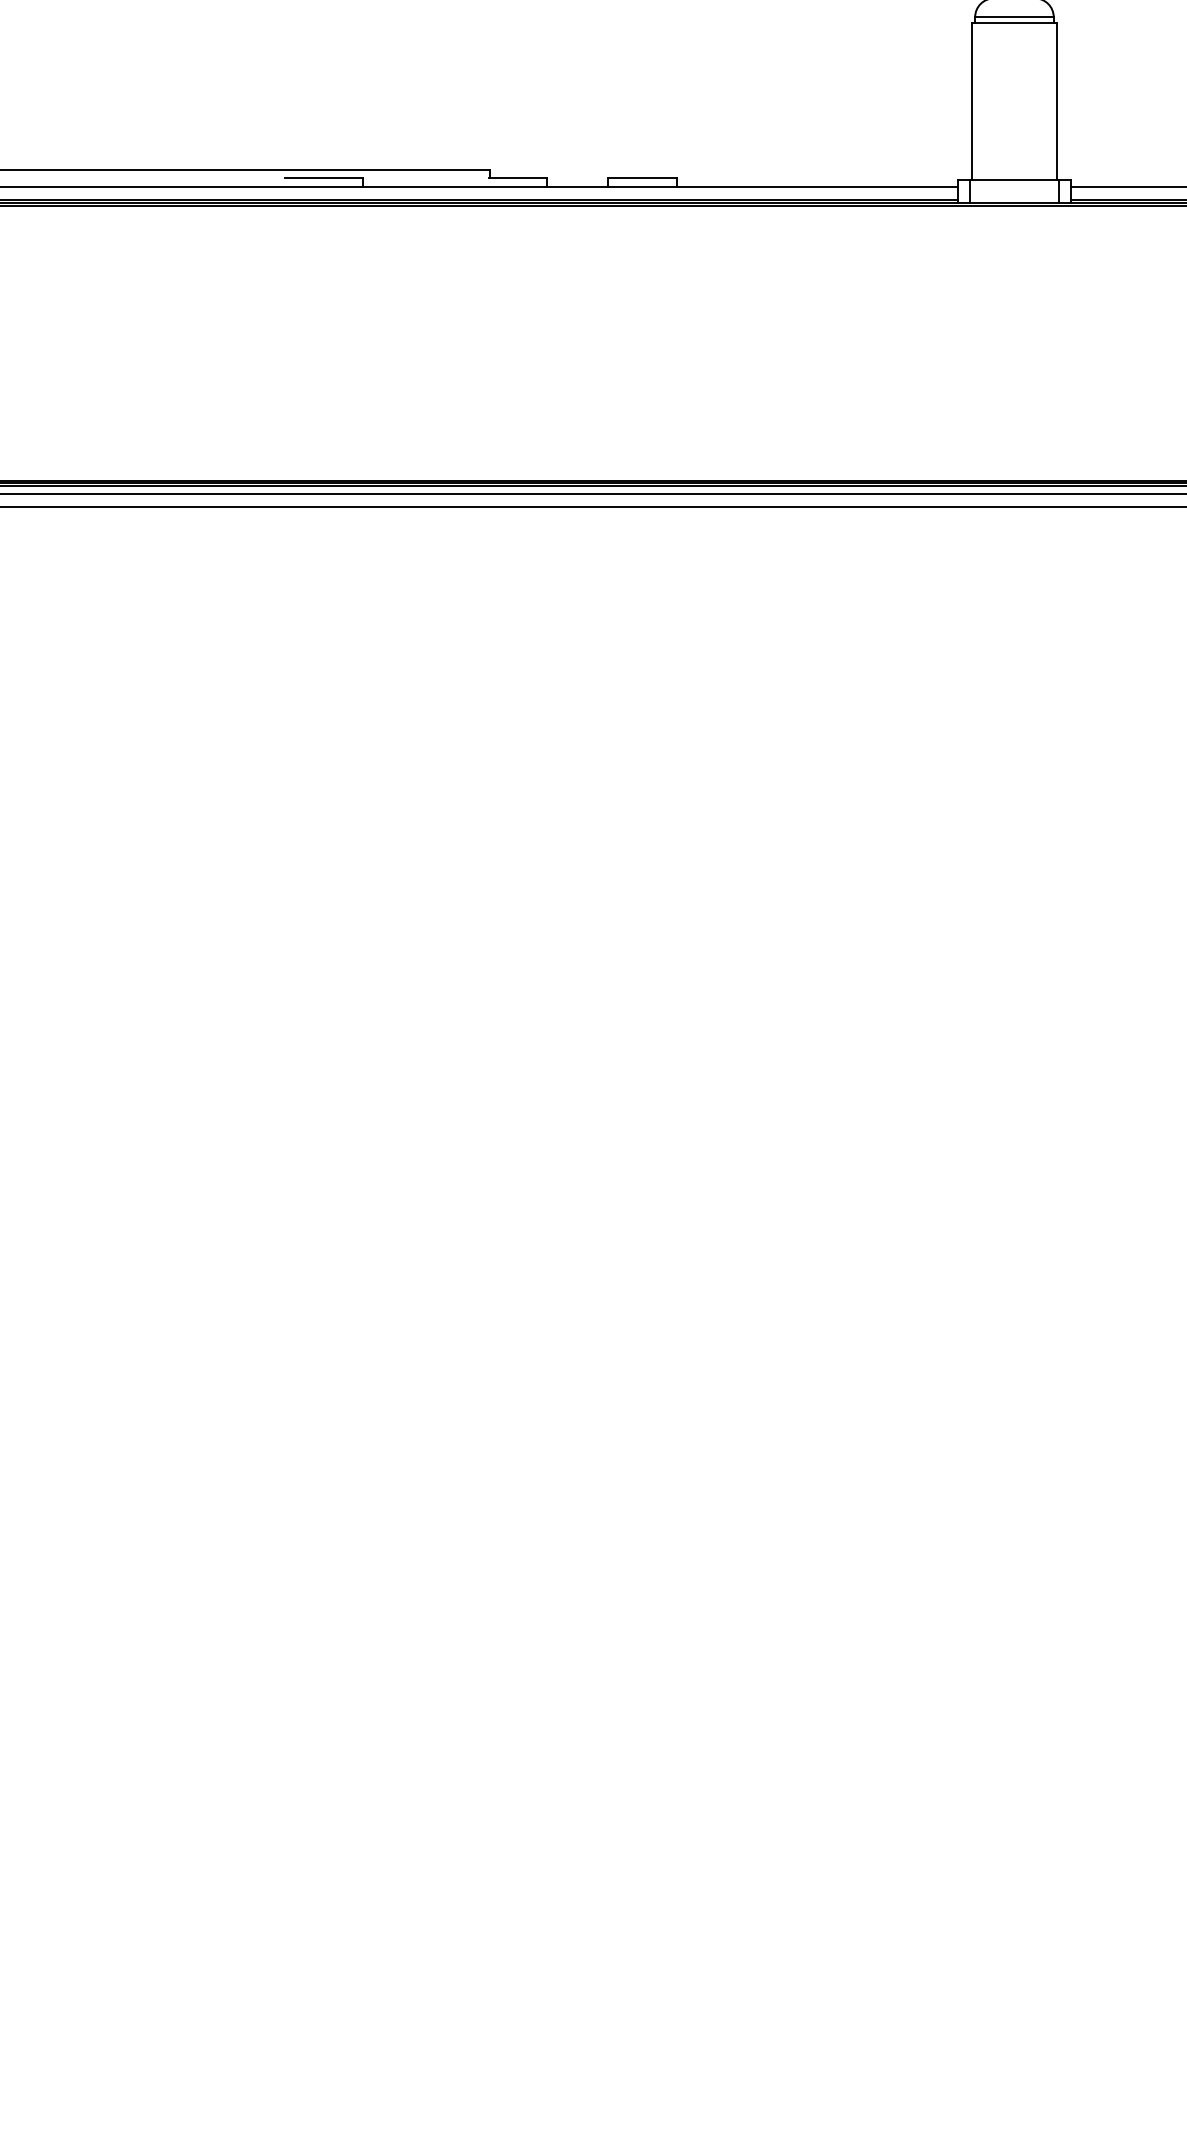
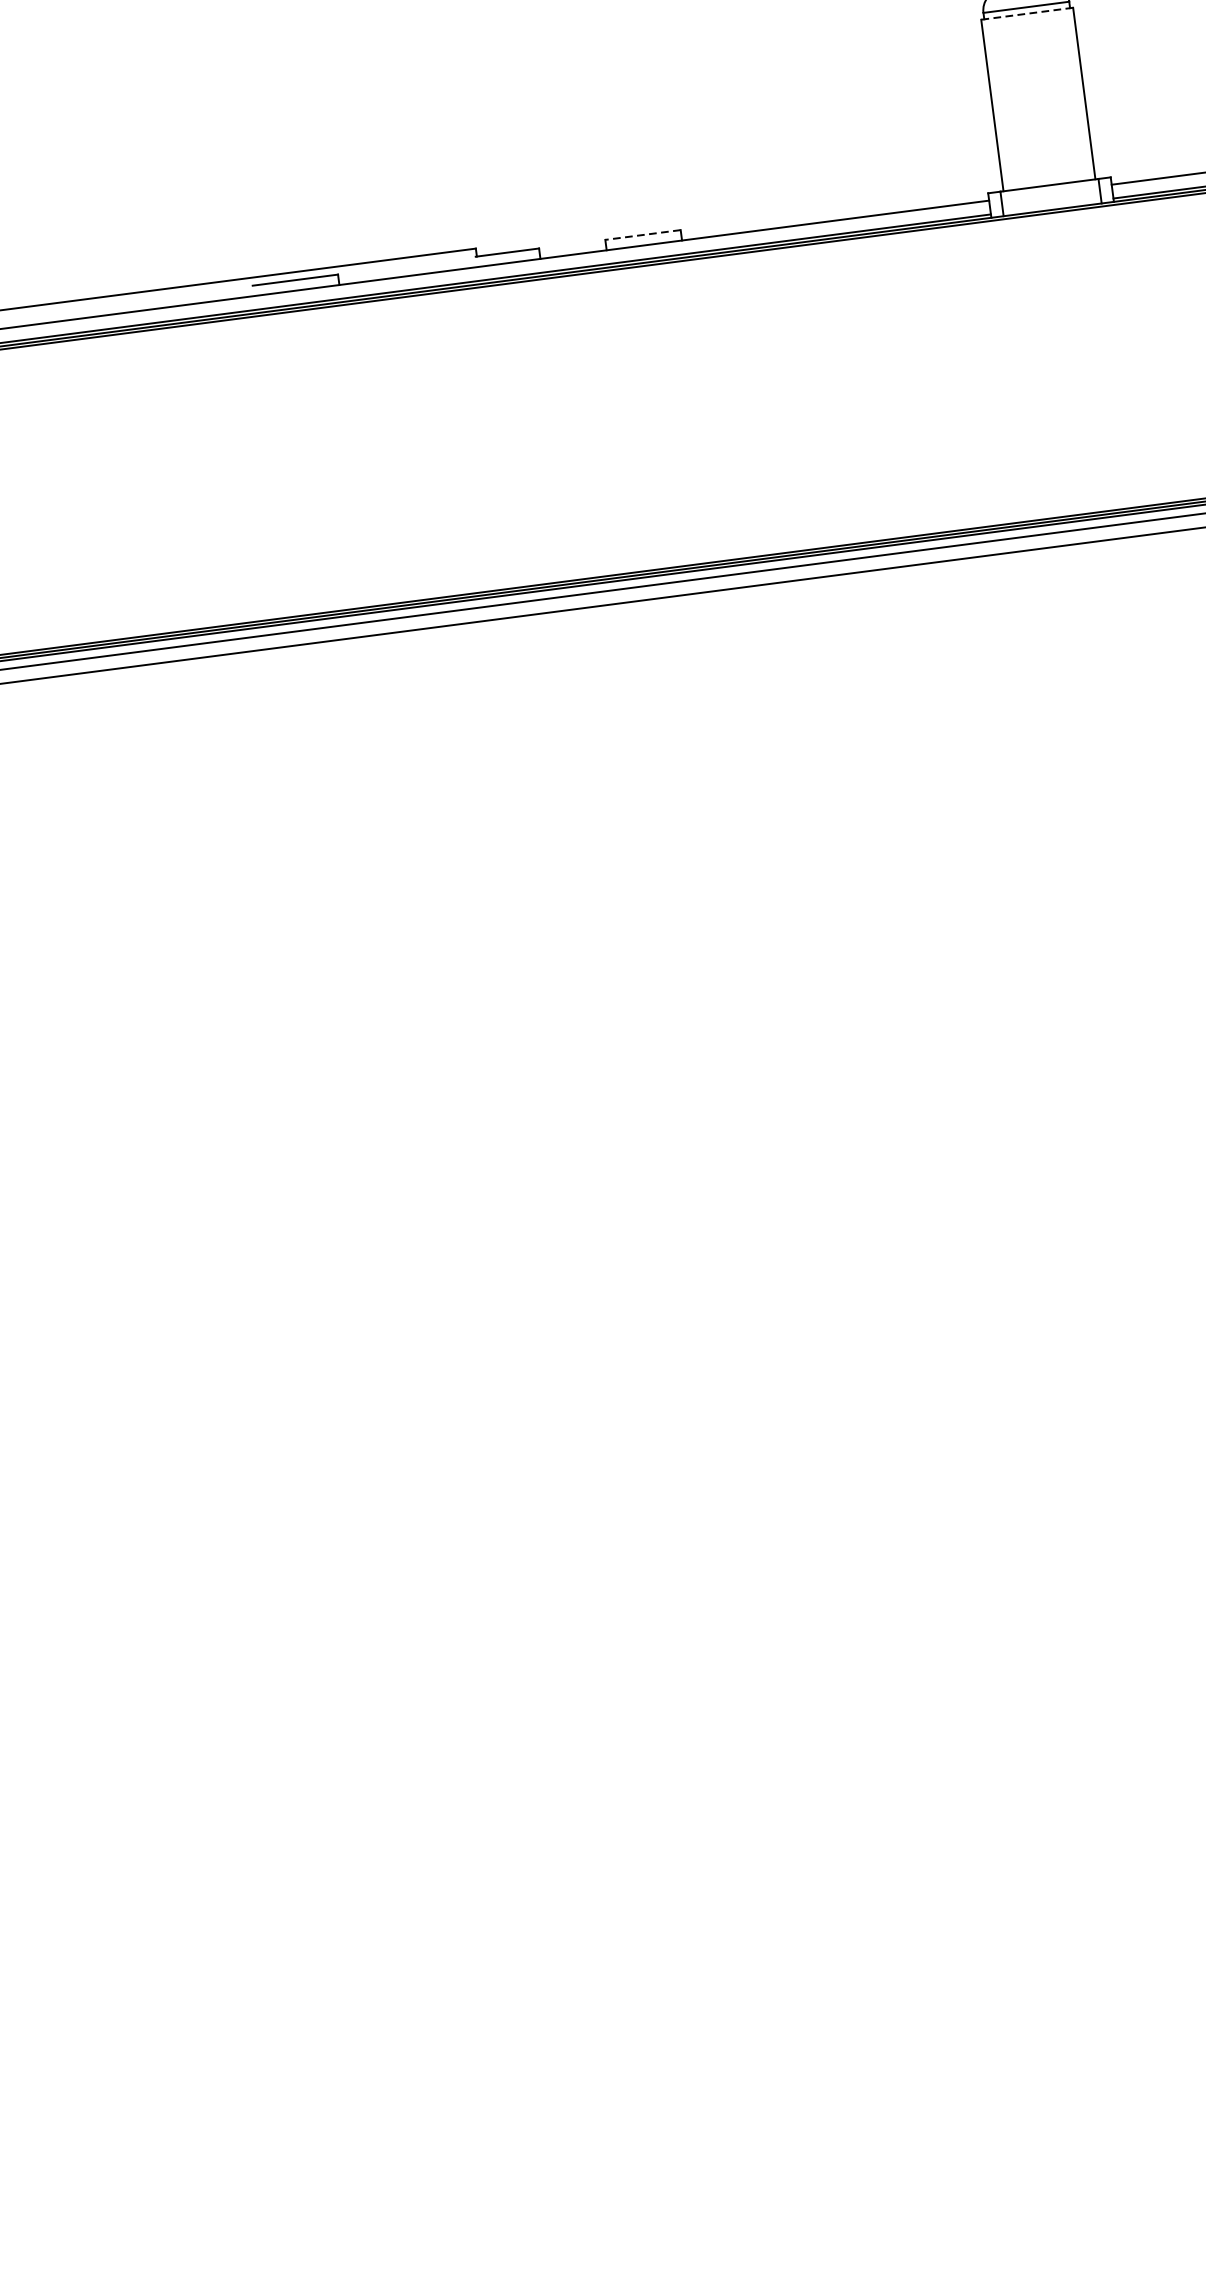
line: (1013, 23) -> (1026, 14), solid -> dashed
line: (642, 177) -> (643, 234), solid -> dashed

